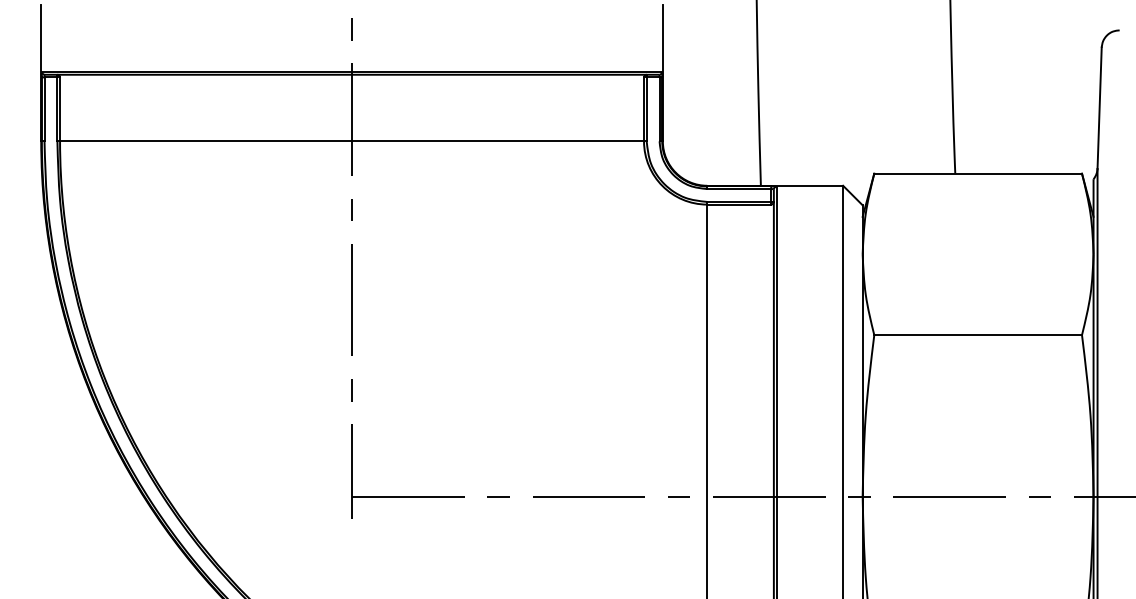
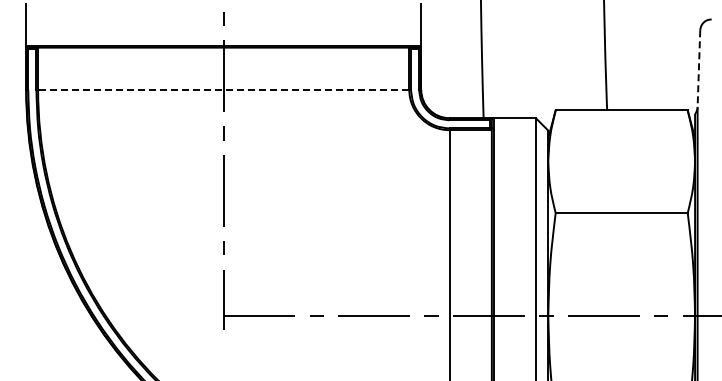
line: (1098, 107) -> (698, 68), solid -> dashed
line: (351, 140) -> (223, 89), solid -> dashed

